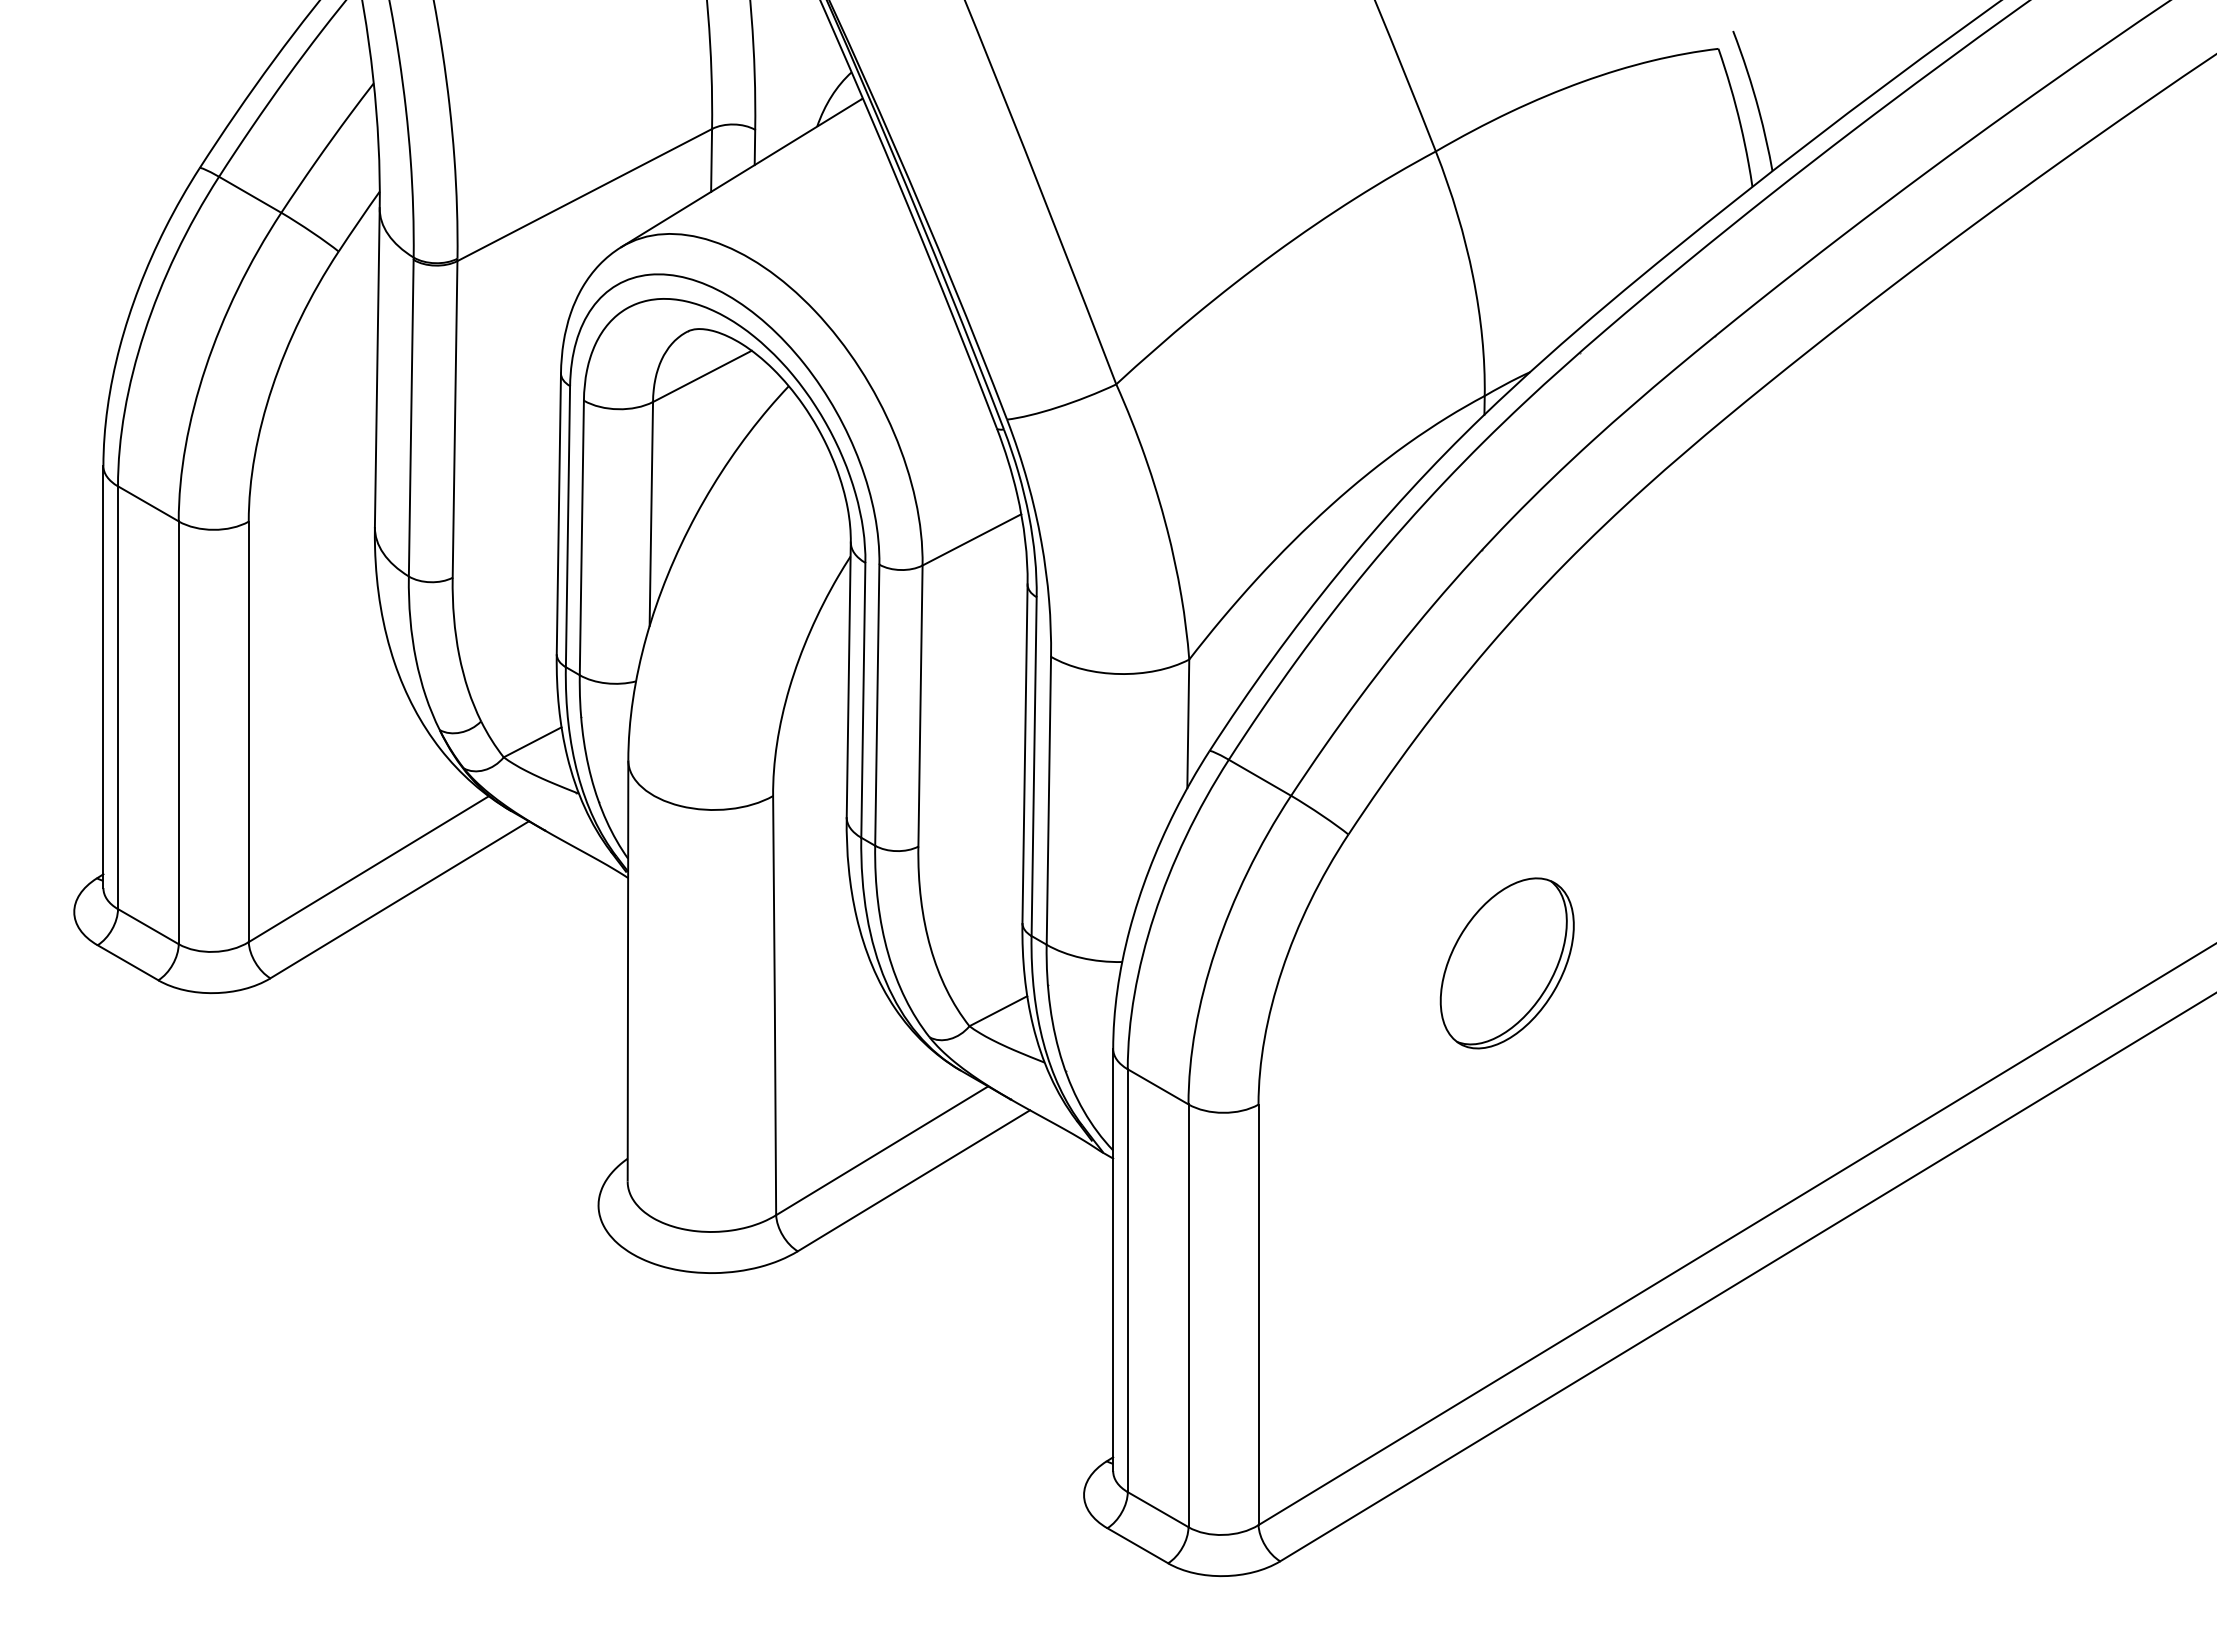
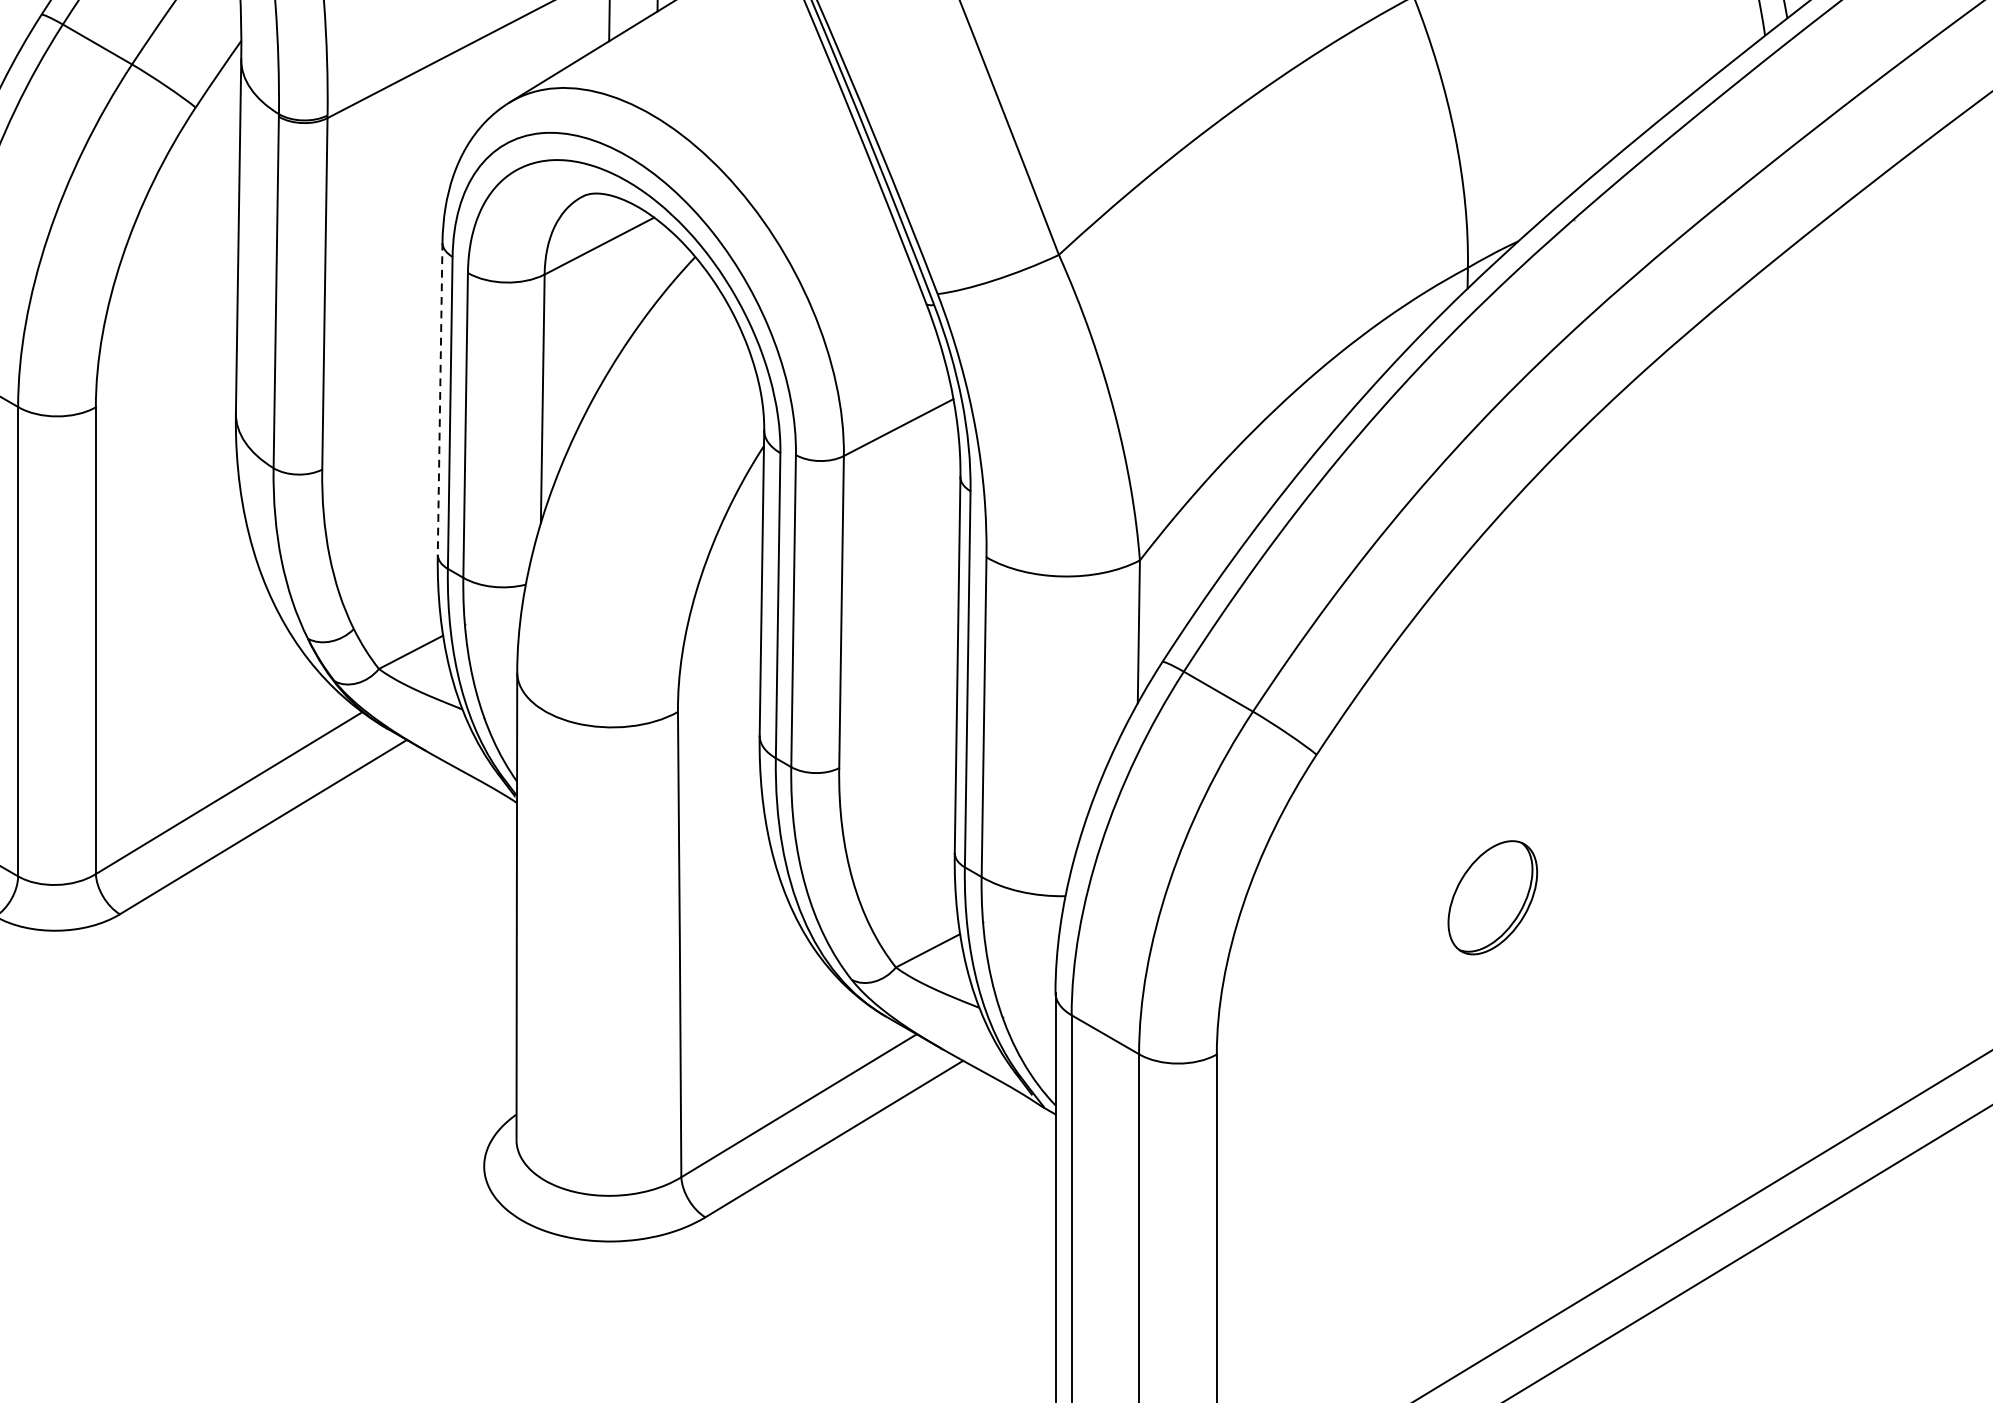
line: (558, 513) -> (439, 398), solid -> dashed
part: (1506, 963) -> (1492, 897), size x0.6

